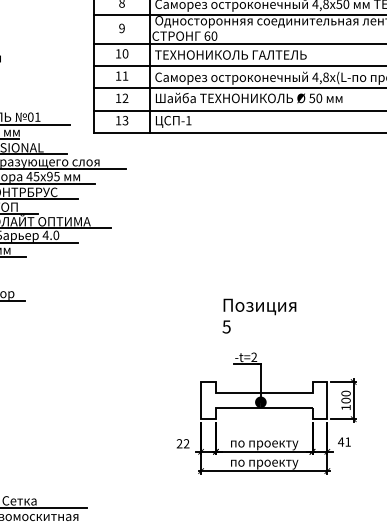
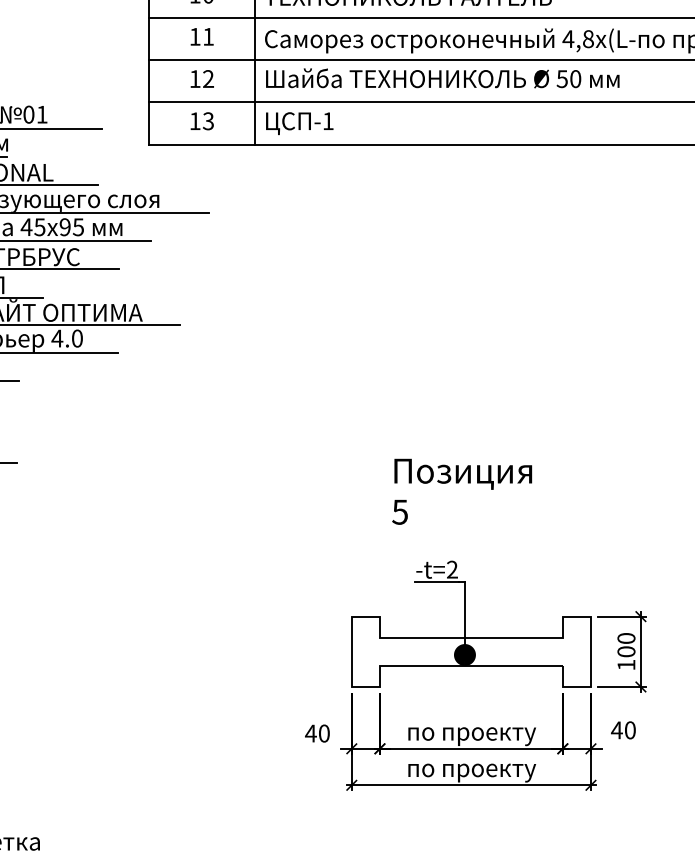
text: (347, 441) -> (629, 729), 41 -> 40
text: (182, 443) -> (316, 733), 22 -> 40

